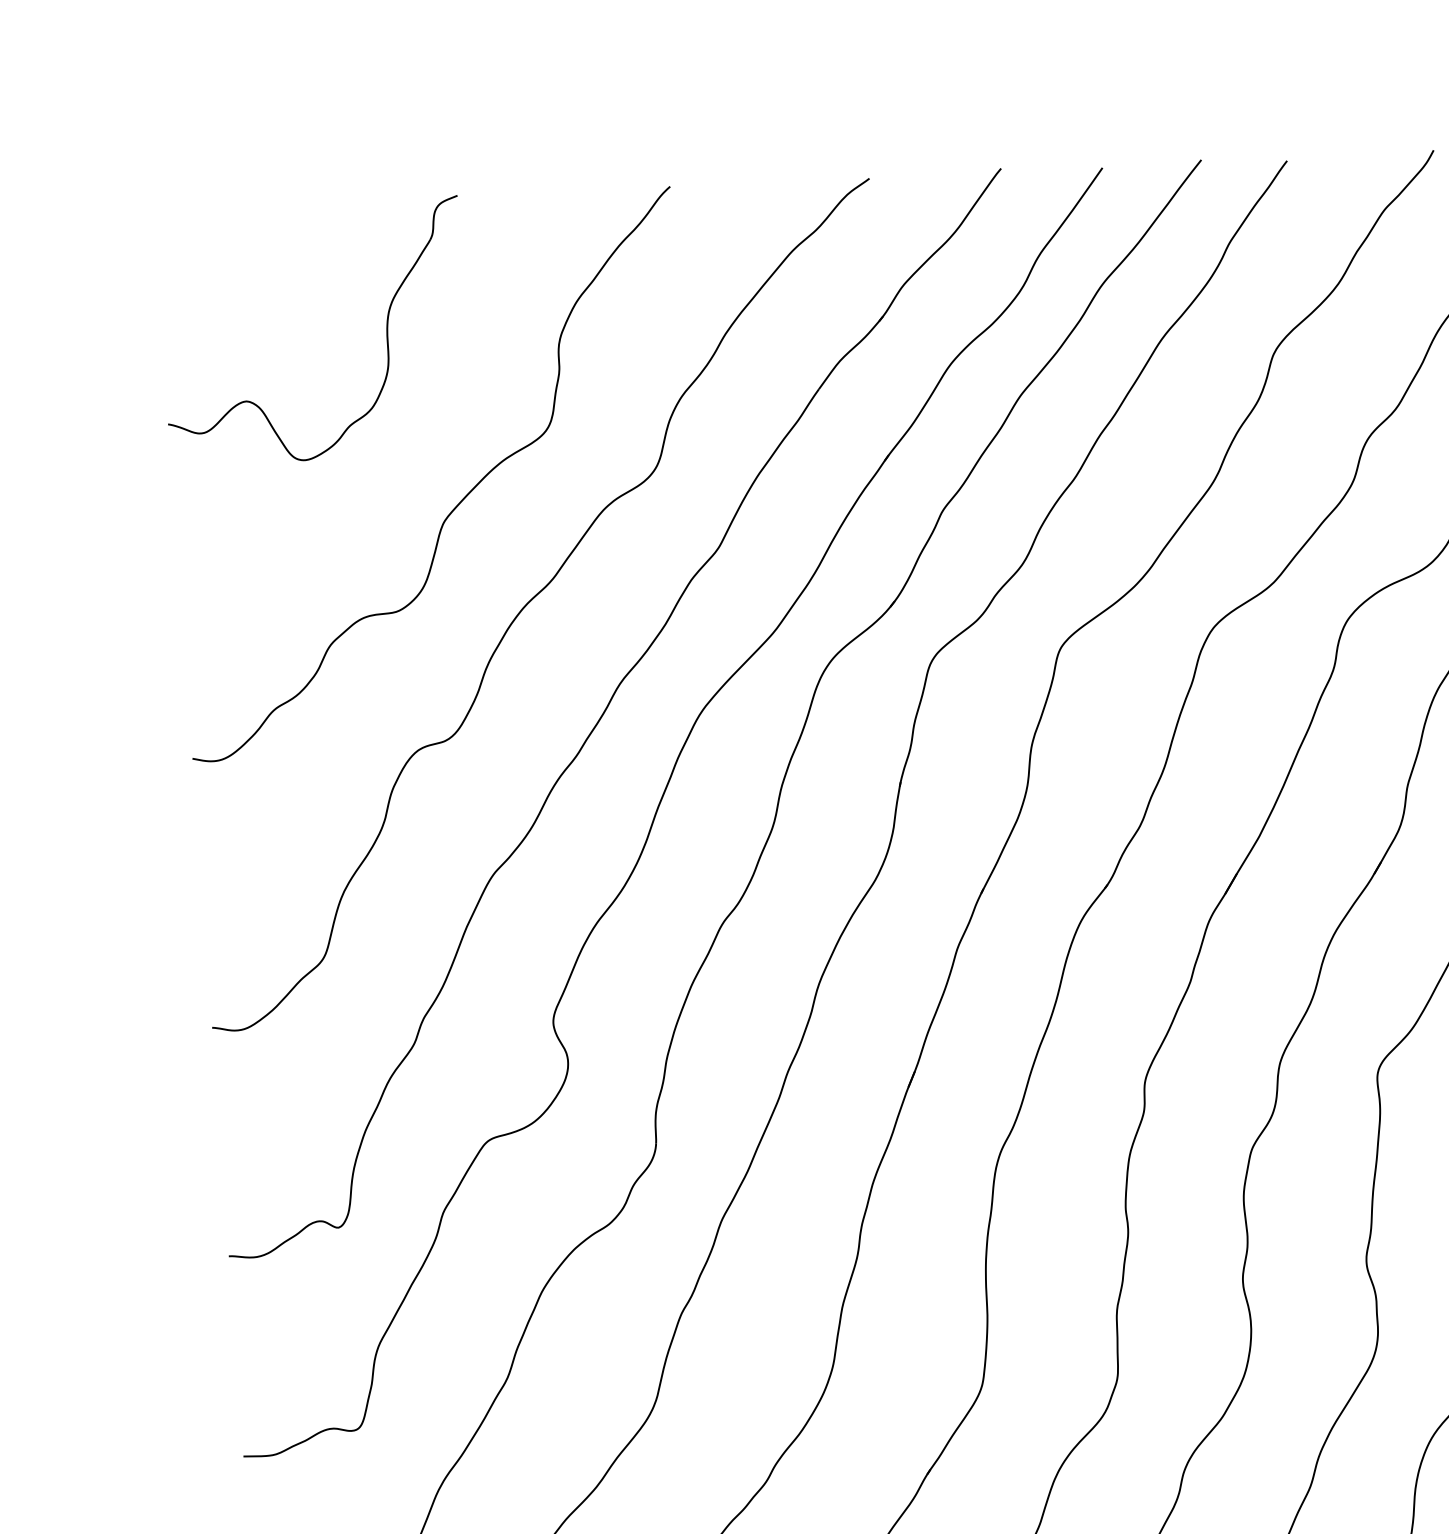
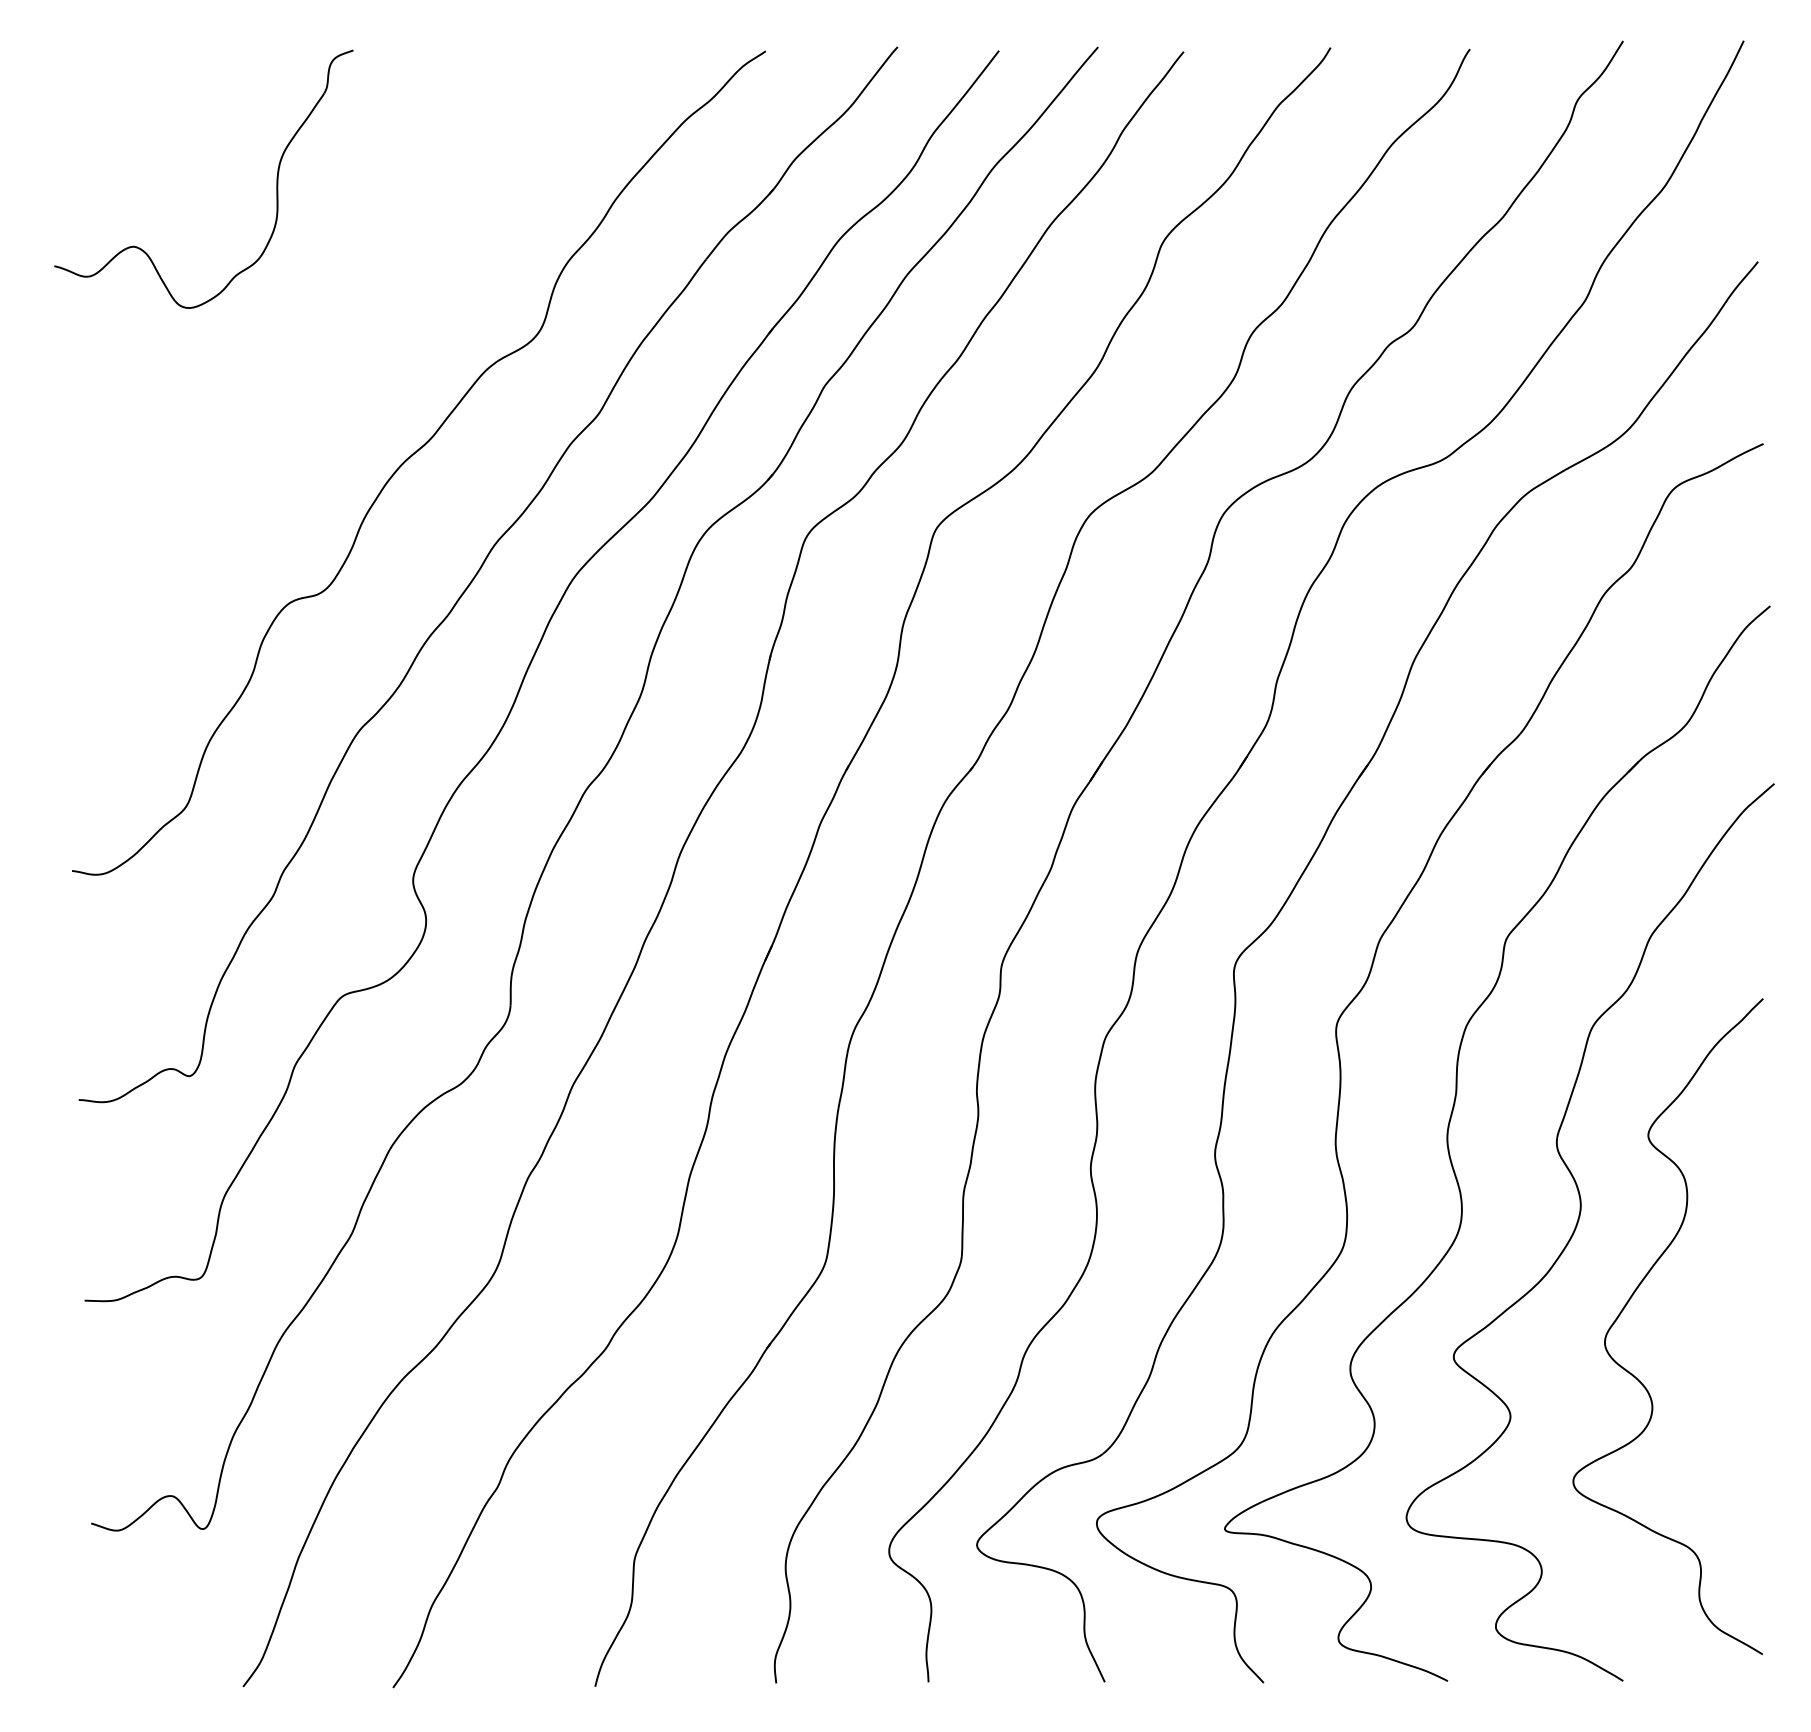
curve: (460, 500) -> (343, 355), removed

